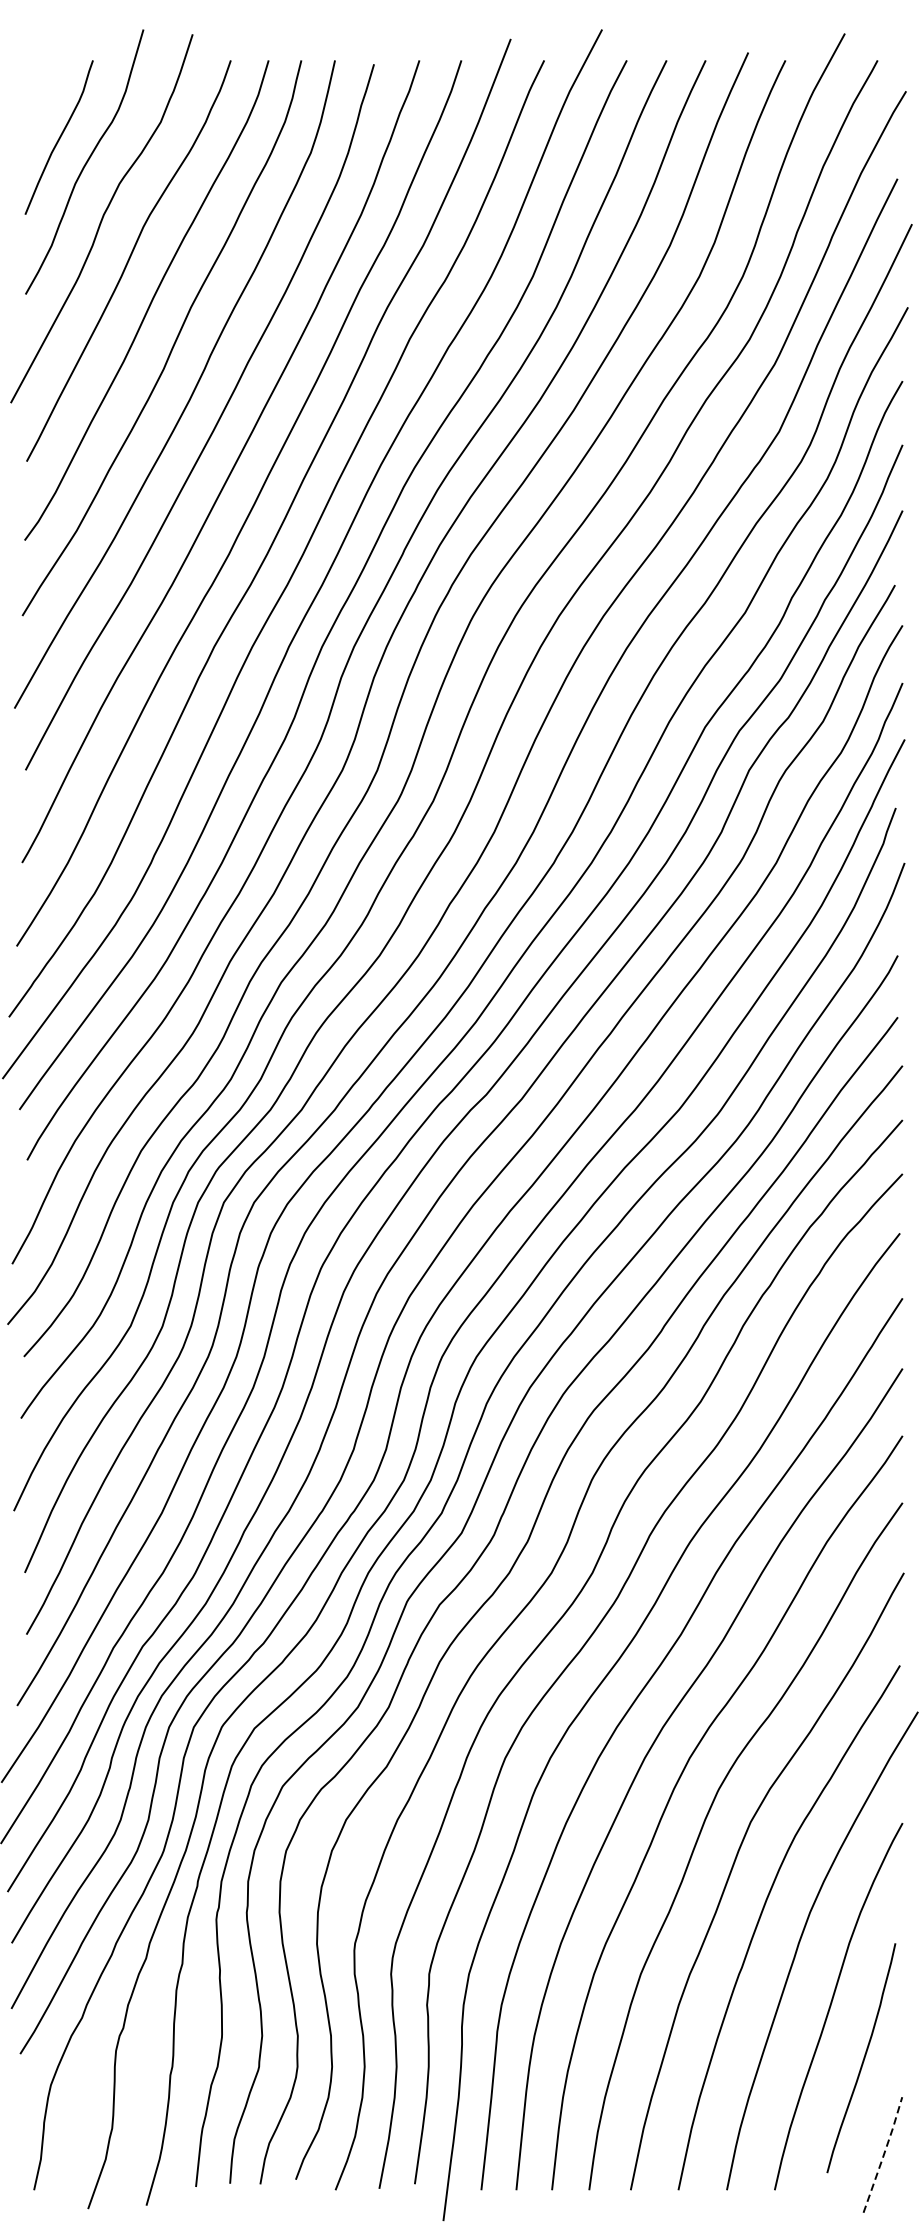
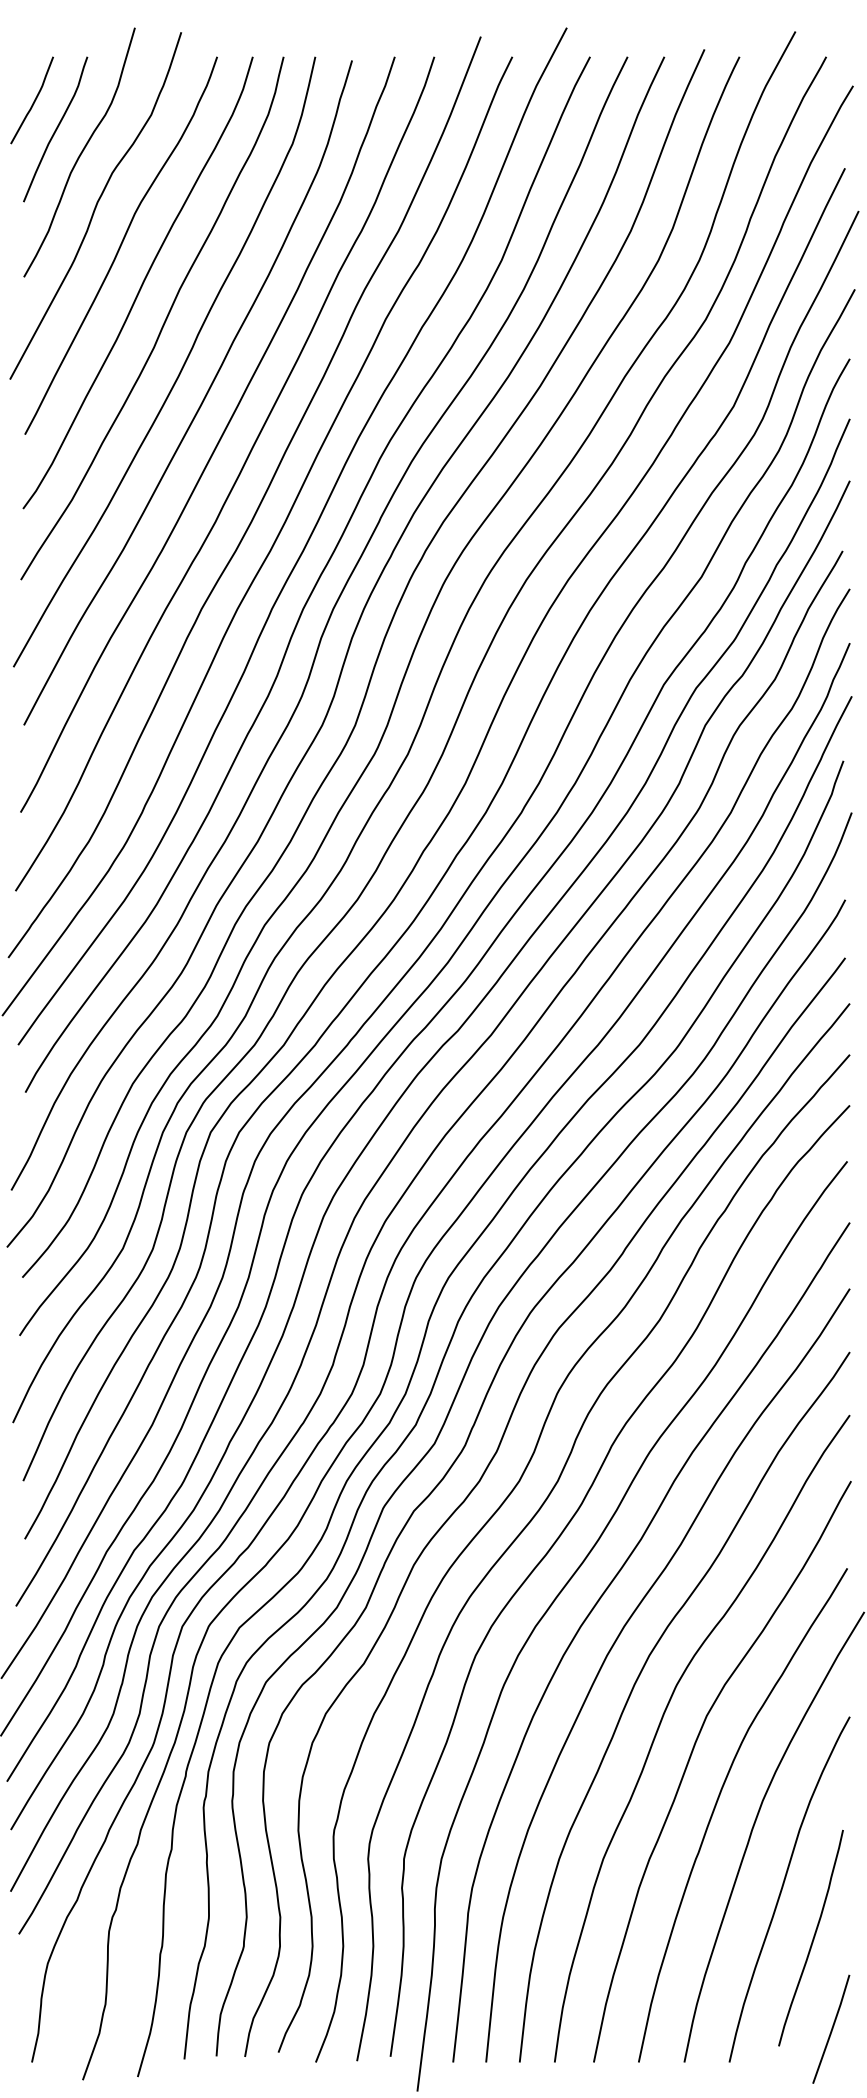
curve: (35, 107) -> (33, 101), added
line: (884, 2155) -> (832, 2029), dashed -> solid

